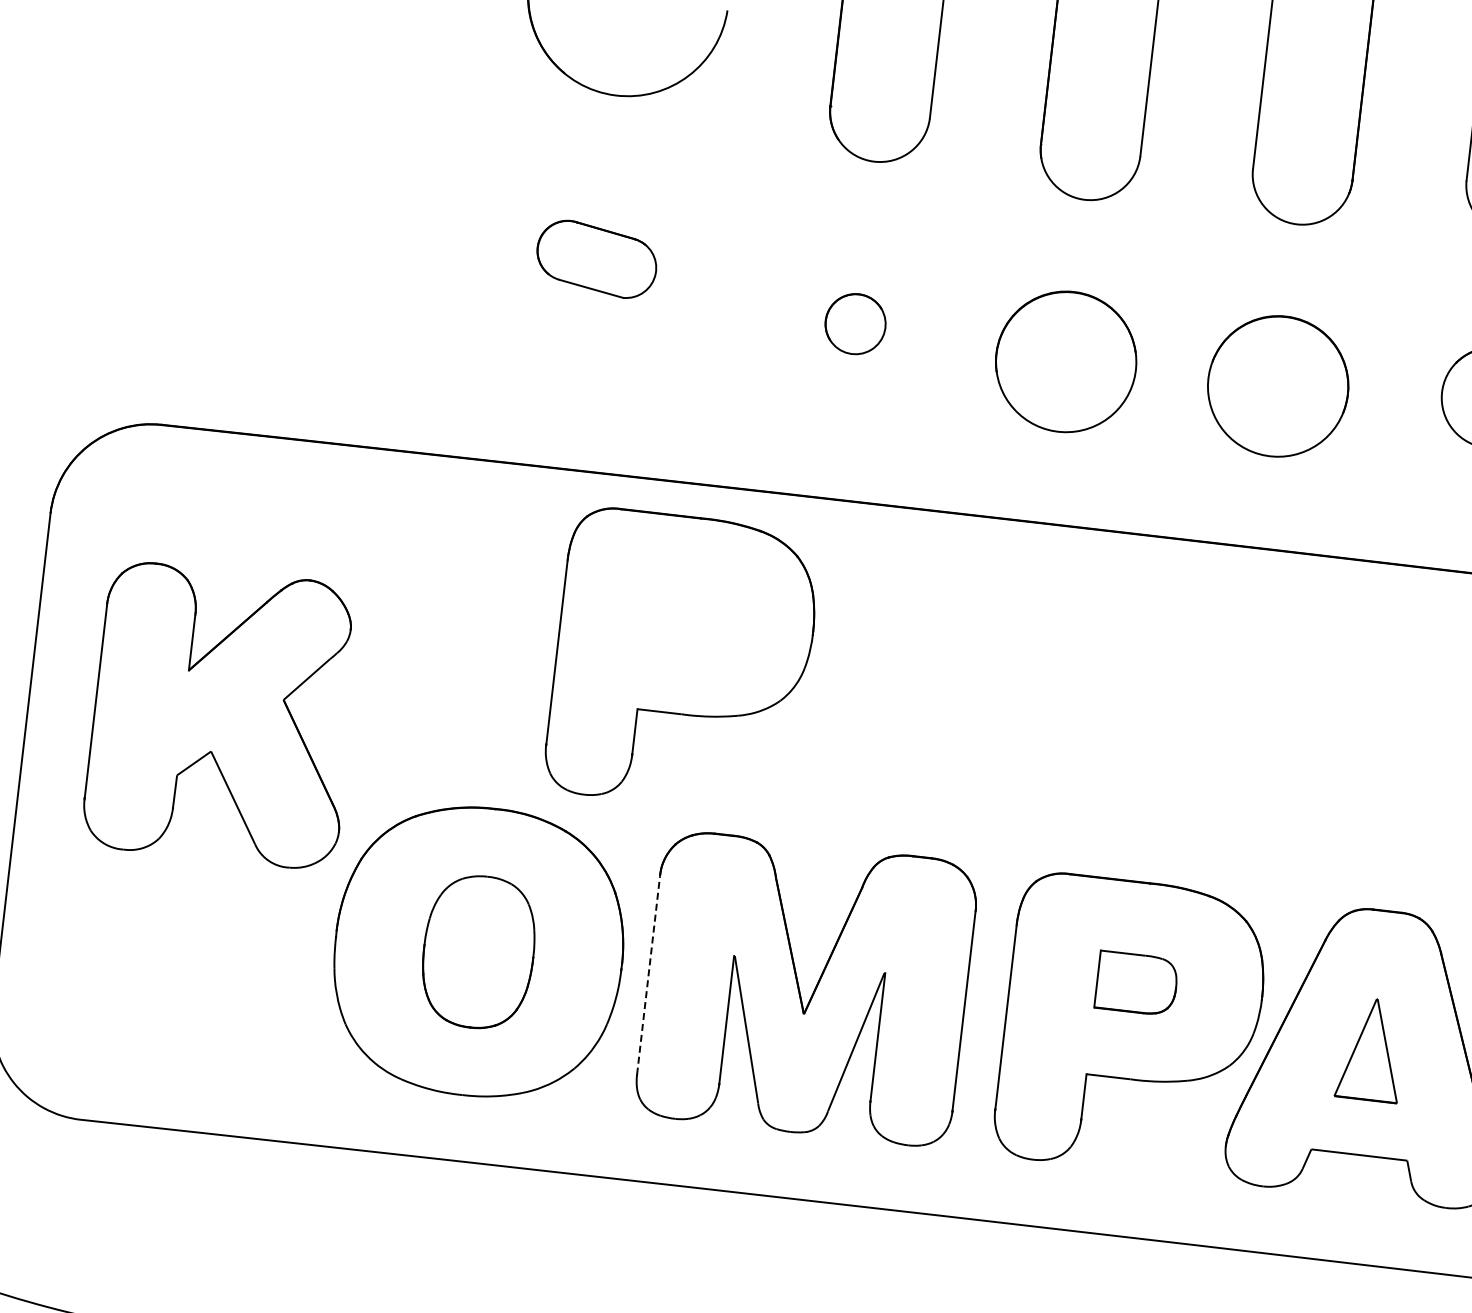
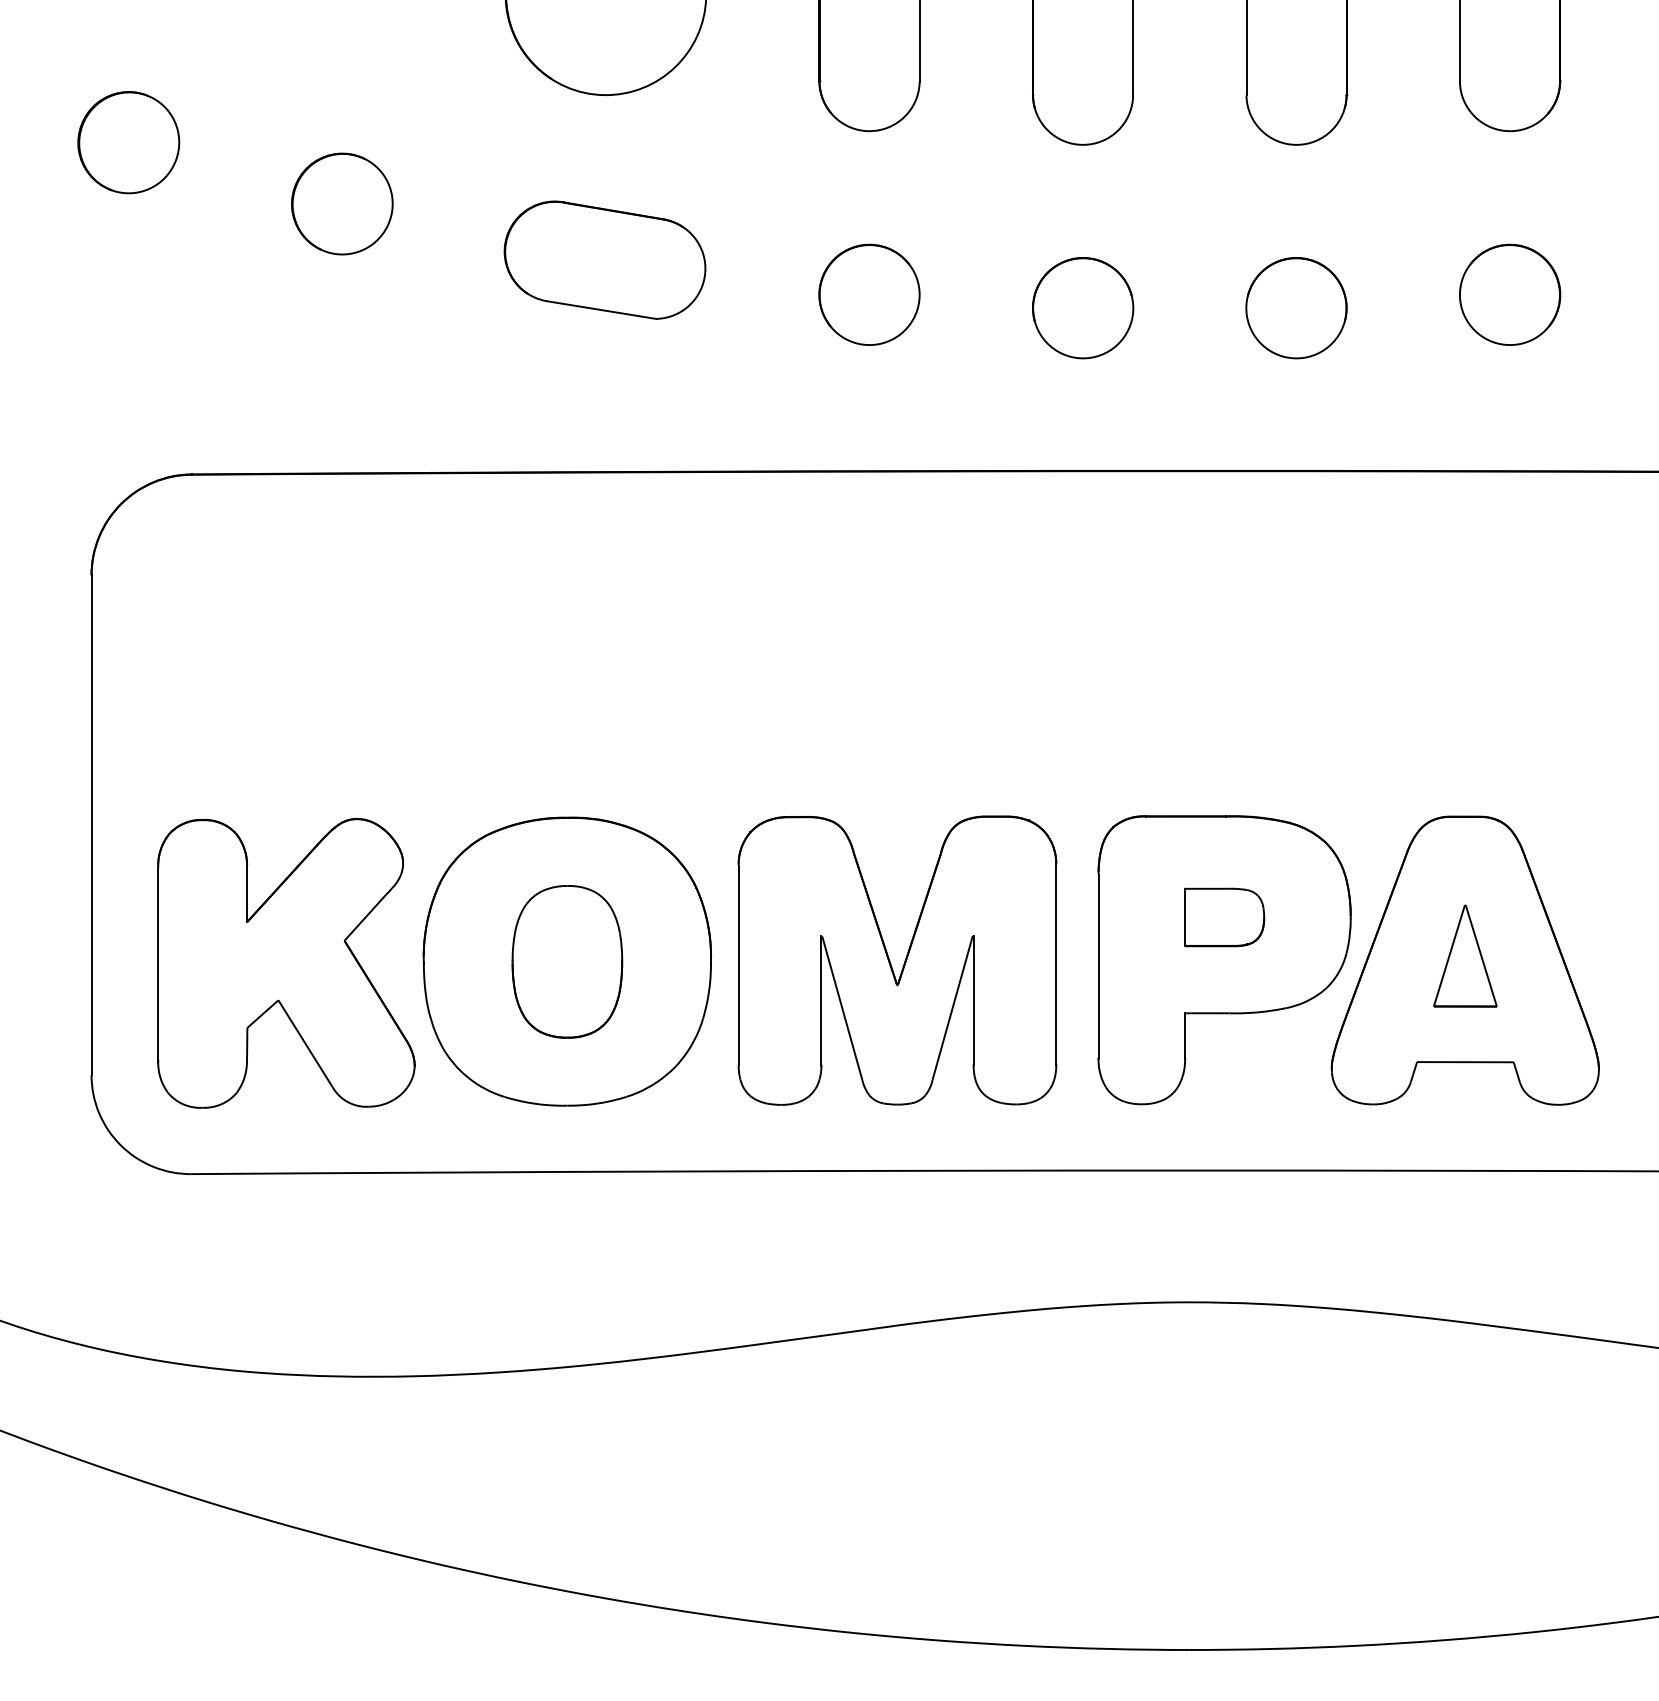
part: (136, 87) -> (128, 142), added
part: (342, 172) -> (342, 203), added
part: (596, 258) -> (604, 259), size x1.67
part: (855, 323) -> (869, 294), size x1.67
part: (1066, 362) -> (1083, 308), size x0.71
part: (1278, 386) -> (1296, 308), size x0.71
part: (682, 661) -> (736, 649), removed
part: (223, 715) -> (286, 963), moved
line: (648, 975) -> (738, 965), dashed -> solid

